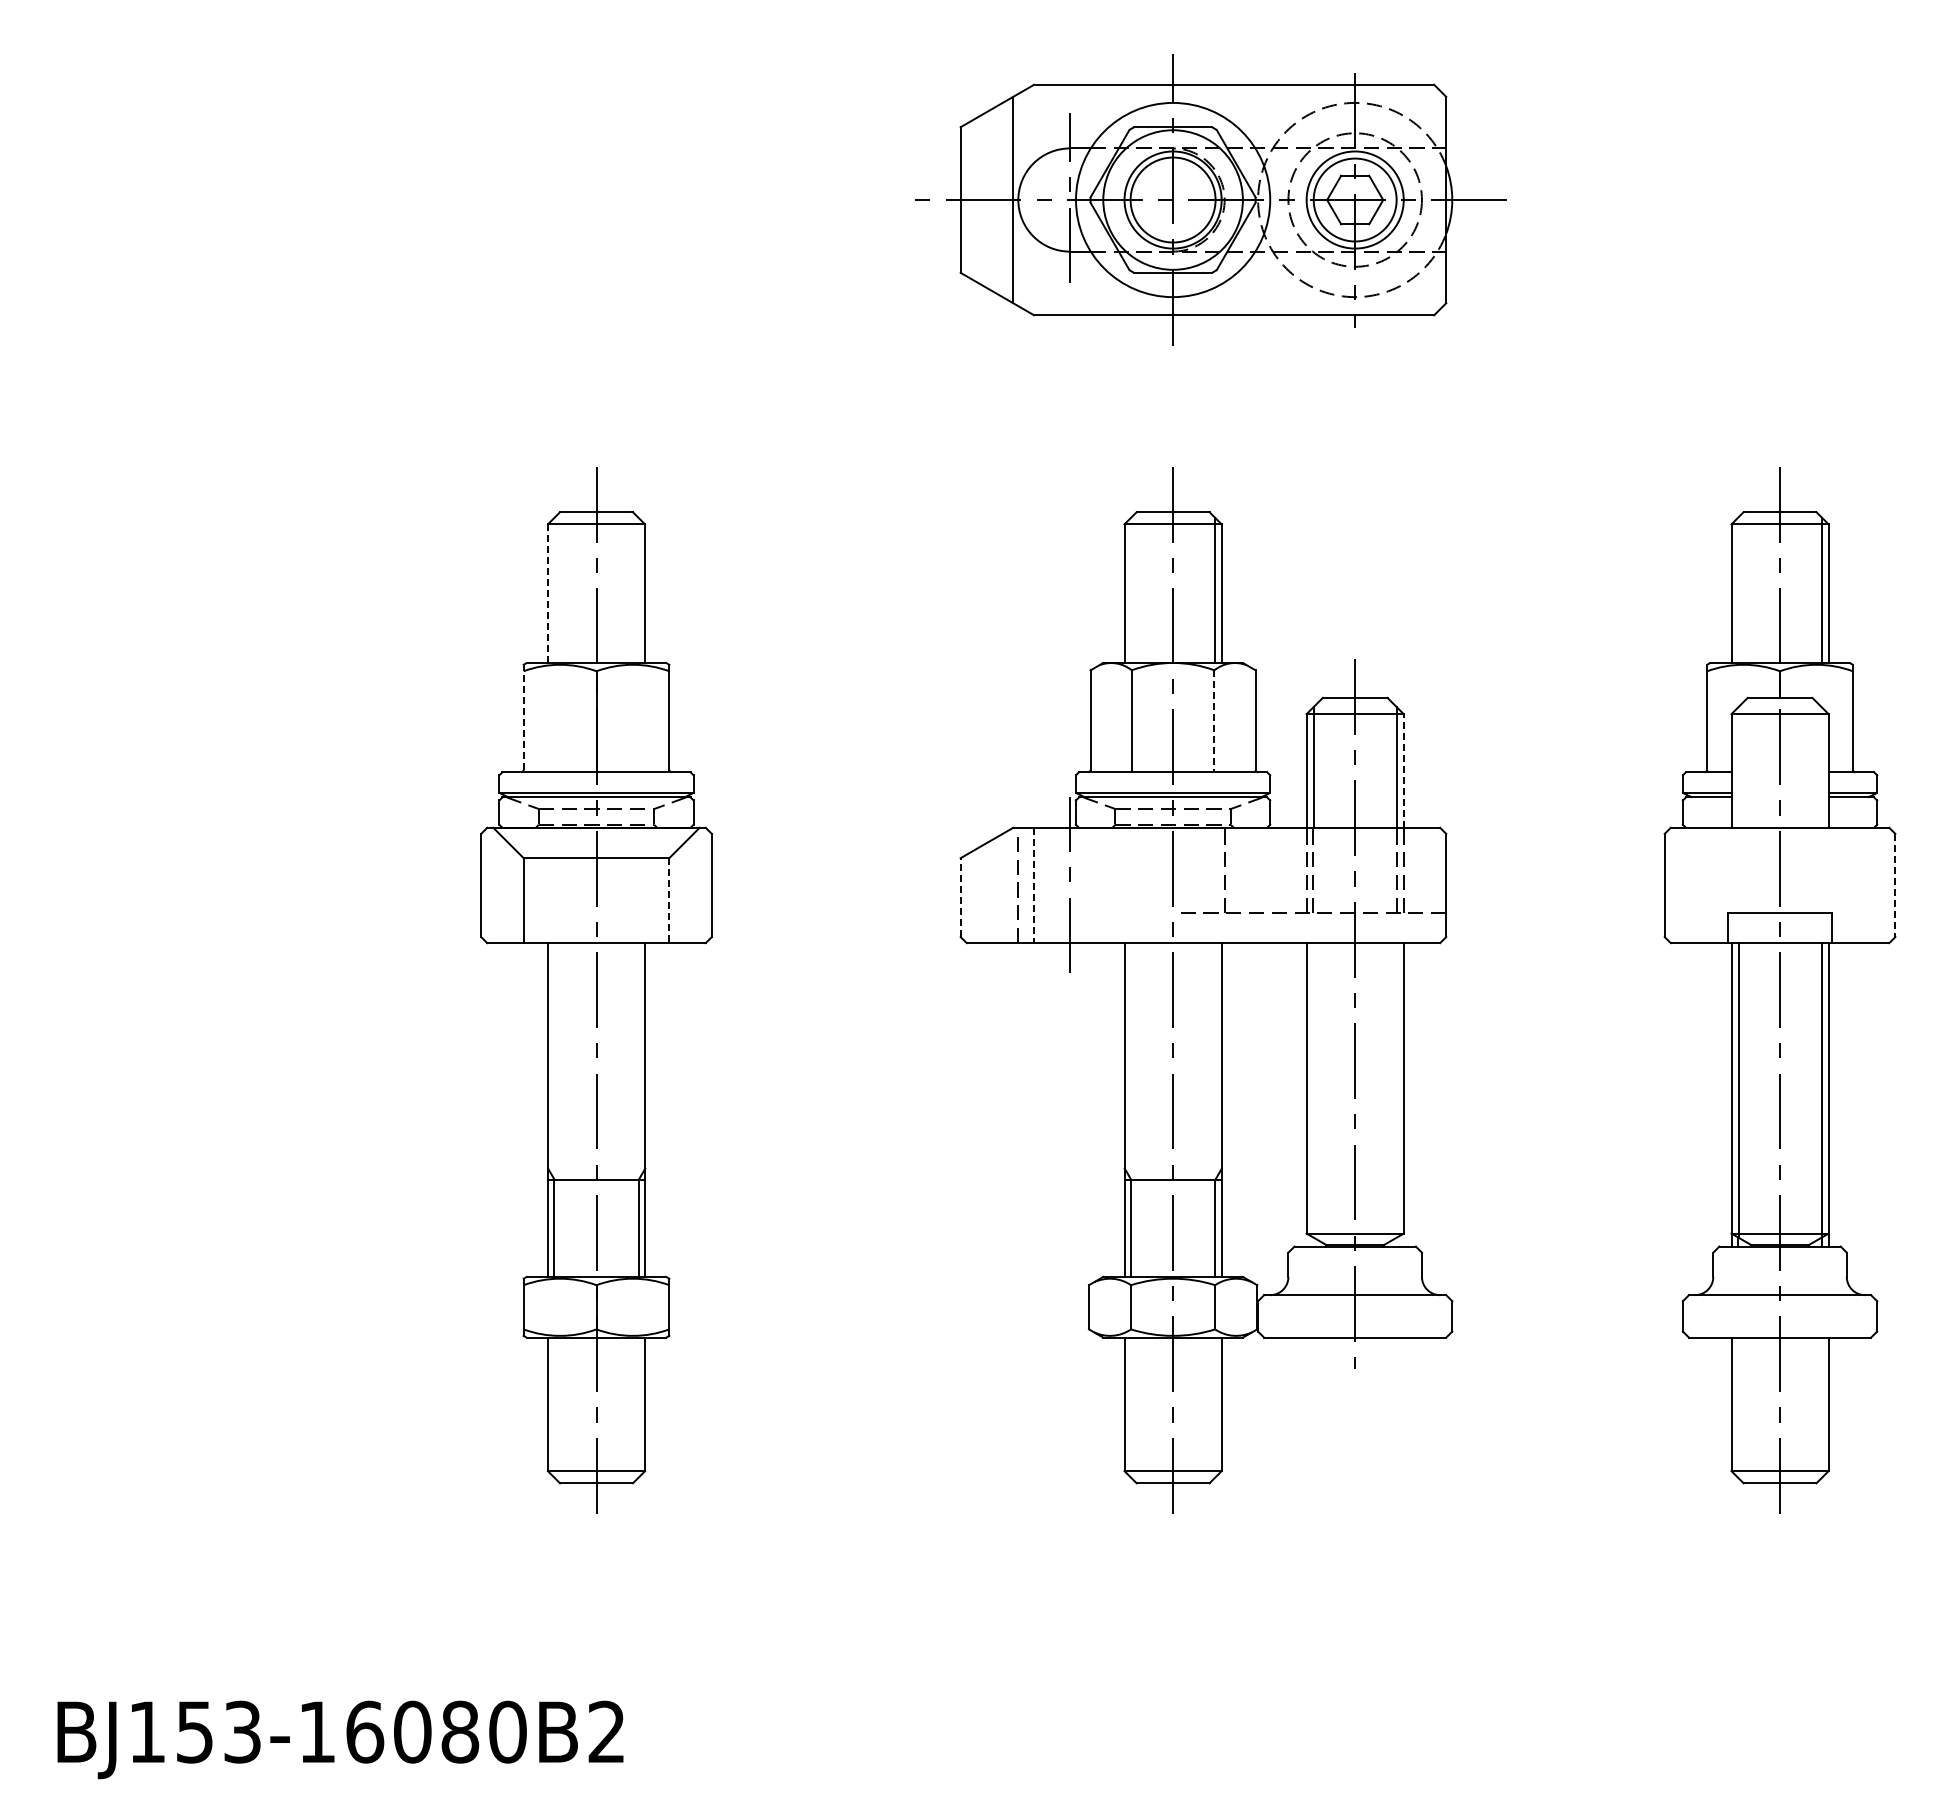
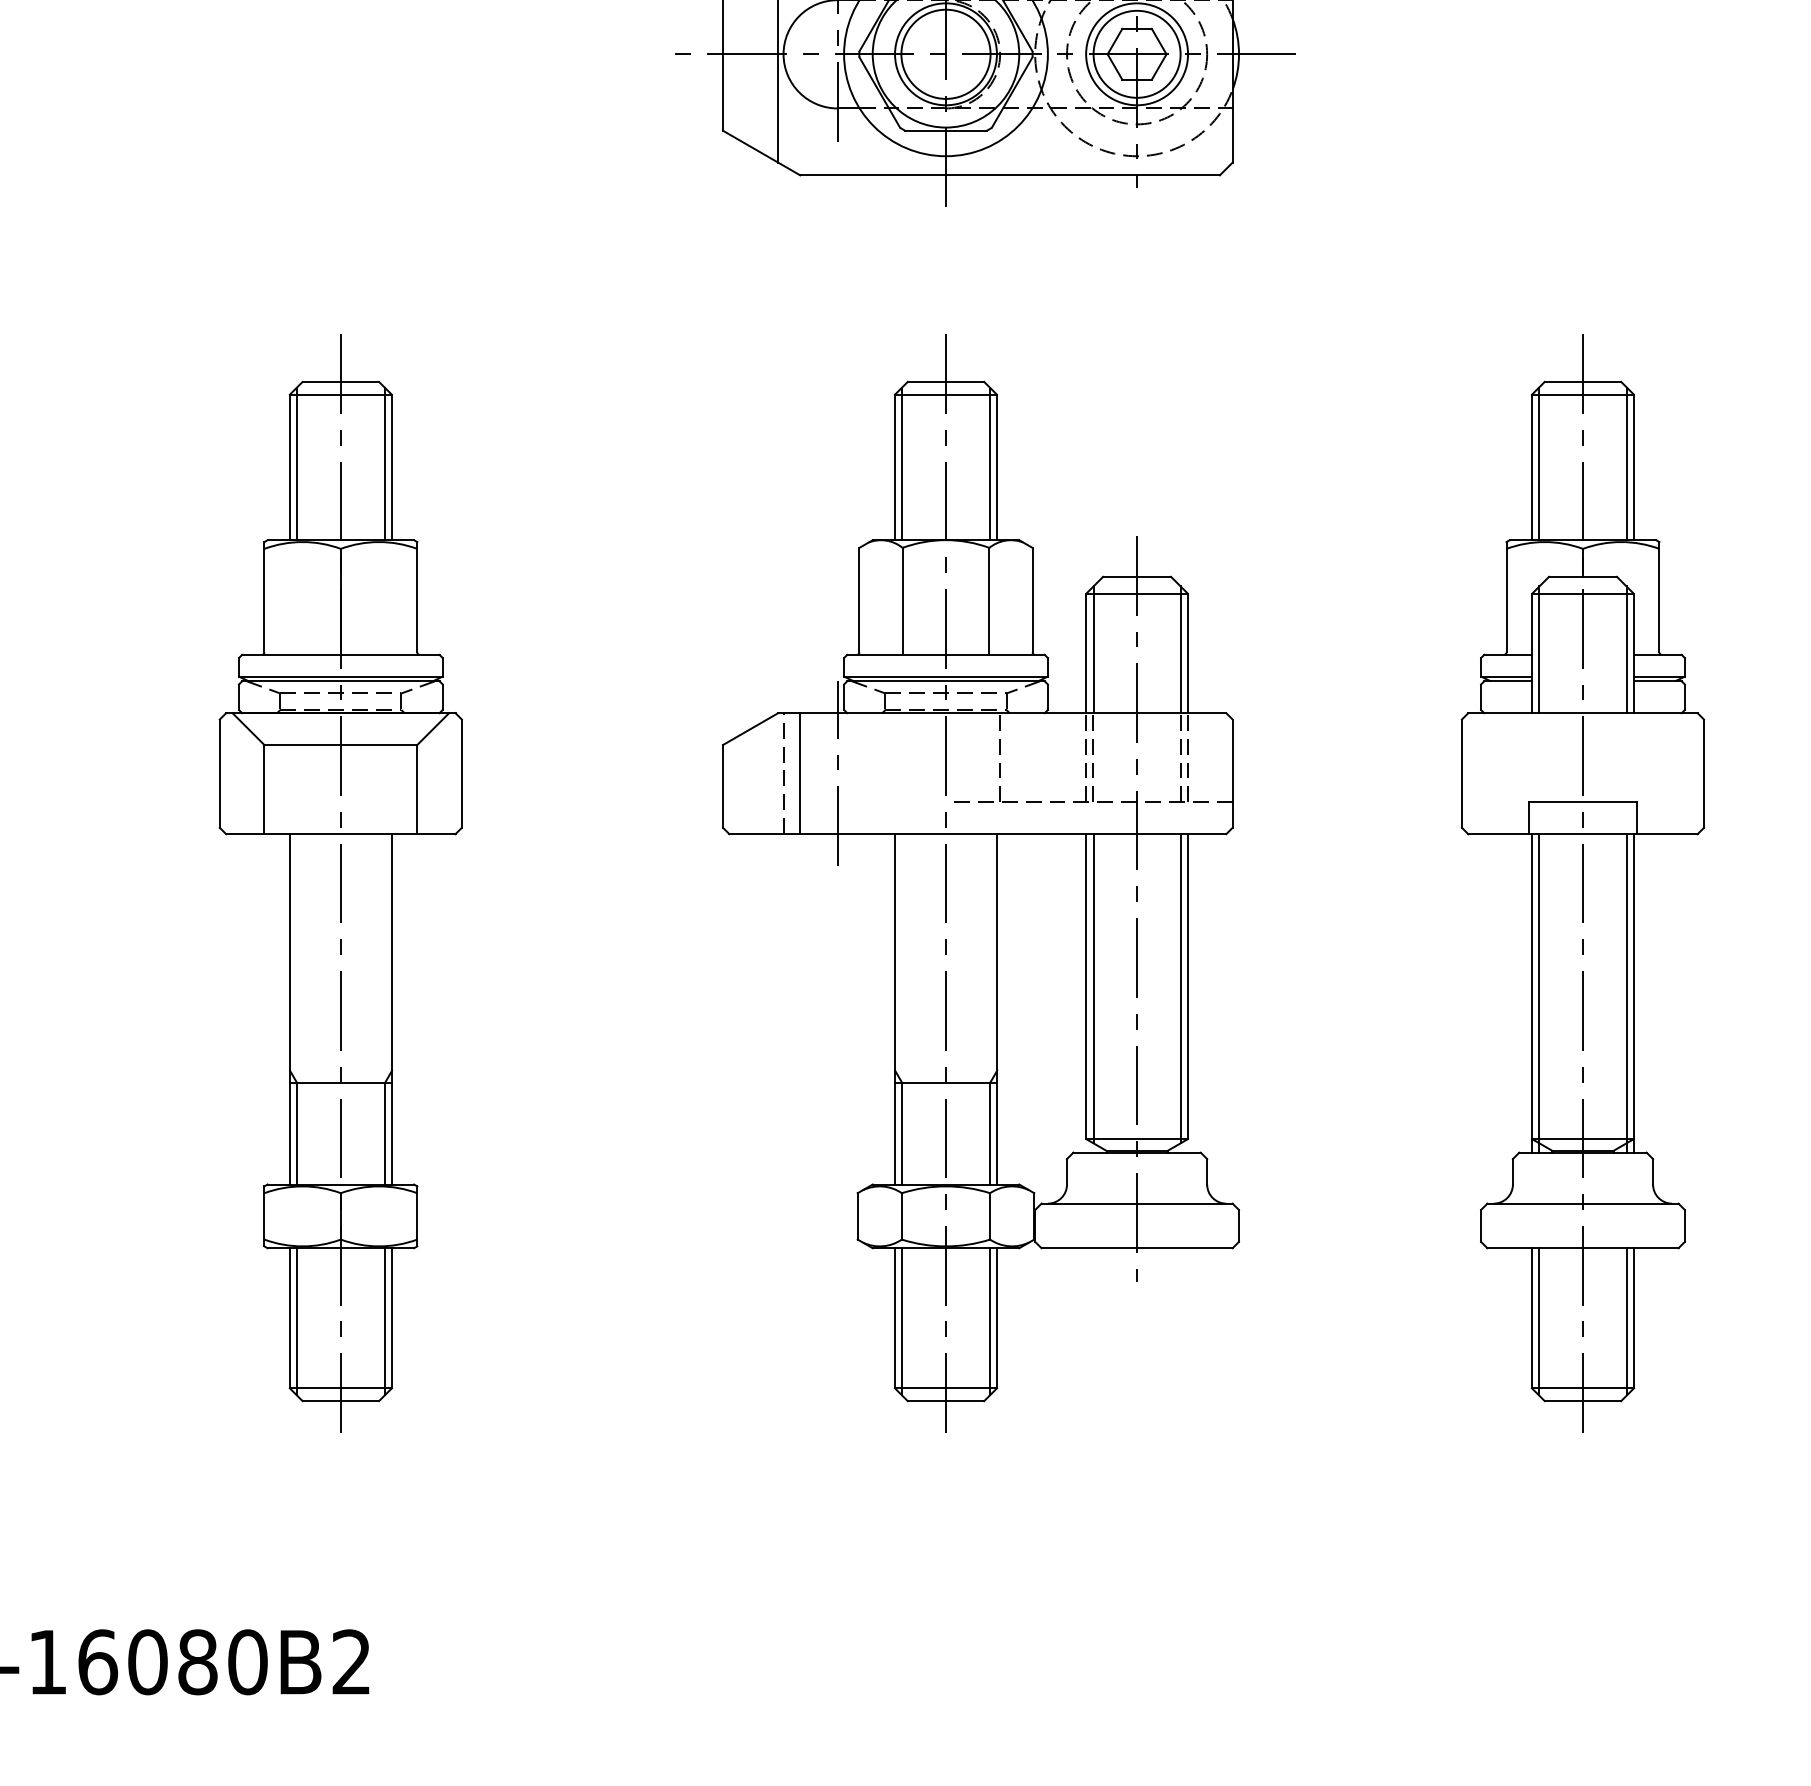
line: (554, 590) -> (296, 464), added
line: (638, 590) -> (384, 464), added
line: (1131, 590) -> (902, 464), added
line: (1737, 590) -> (1538, 464), added
line: (547, 593) -> (289, 467), dashed -> solid
line: (523, 717) -> (264, 597), dashed -> solid
line: (1214, 721) -> (989, 601), dashed -> solid
line: (1738, 767) -> (1539, 649), added
line: (1821, 767) -> (1626, 649), added
line: (1403, 770) -> (1187, 653), dashed -> solid
line: (1034, 885) -> (800, 773), dashed -> solid
line: (1895, 885) -> (1704, 773), dashed -> solid
line: (960, 897) -> (722, 786), dashed -> solid
line: (669, 901) -> (417, 790), dashed -> solid
line: (1313, 1090) -> (1093, 988), added
line: (1396, 1090) -> (1180, 988), added
line: (554, 1407) -> (296, 1321), added
line: (638, 1407) -> (384, 1321), added
line: (1131, 1407) -> (902, 1321), added
line: (1215, 1407) -> (990, 1321), added
line: (1737, 1407) -> (1538, 1321), added
line: (1822, 1407) -> (1627, 1321), added

